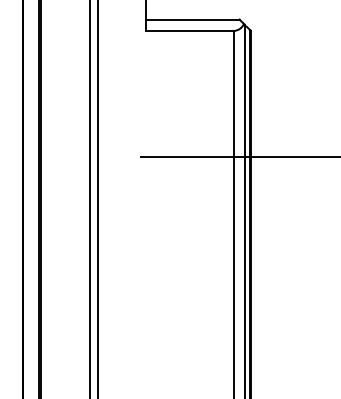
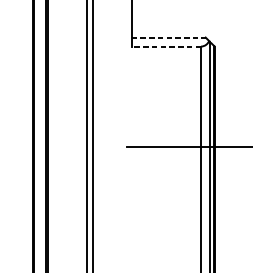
line: (192, 19) -> (168, 37), solid -> dashed
line: (189, 30) -> (165, 46), solid -> dashed

